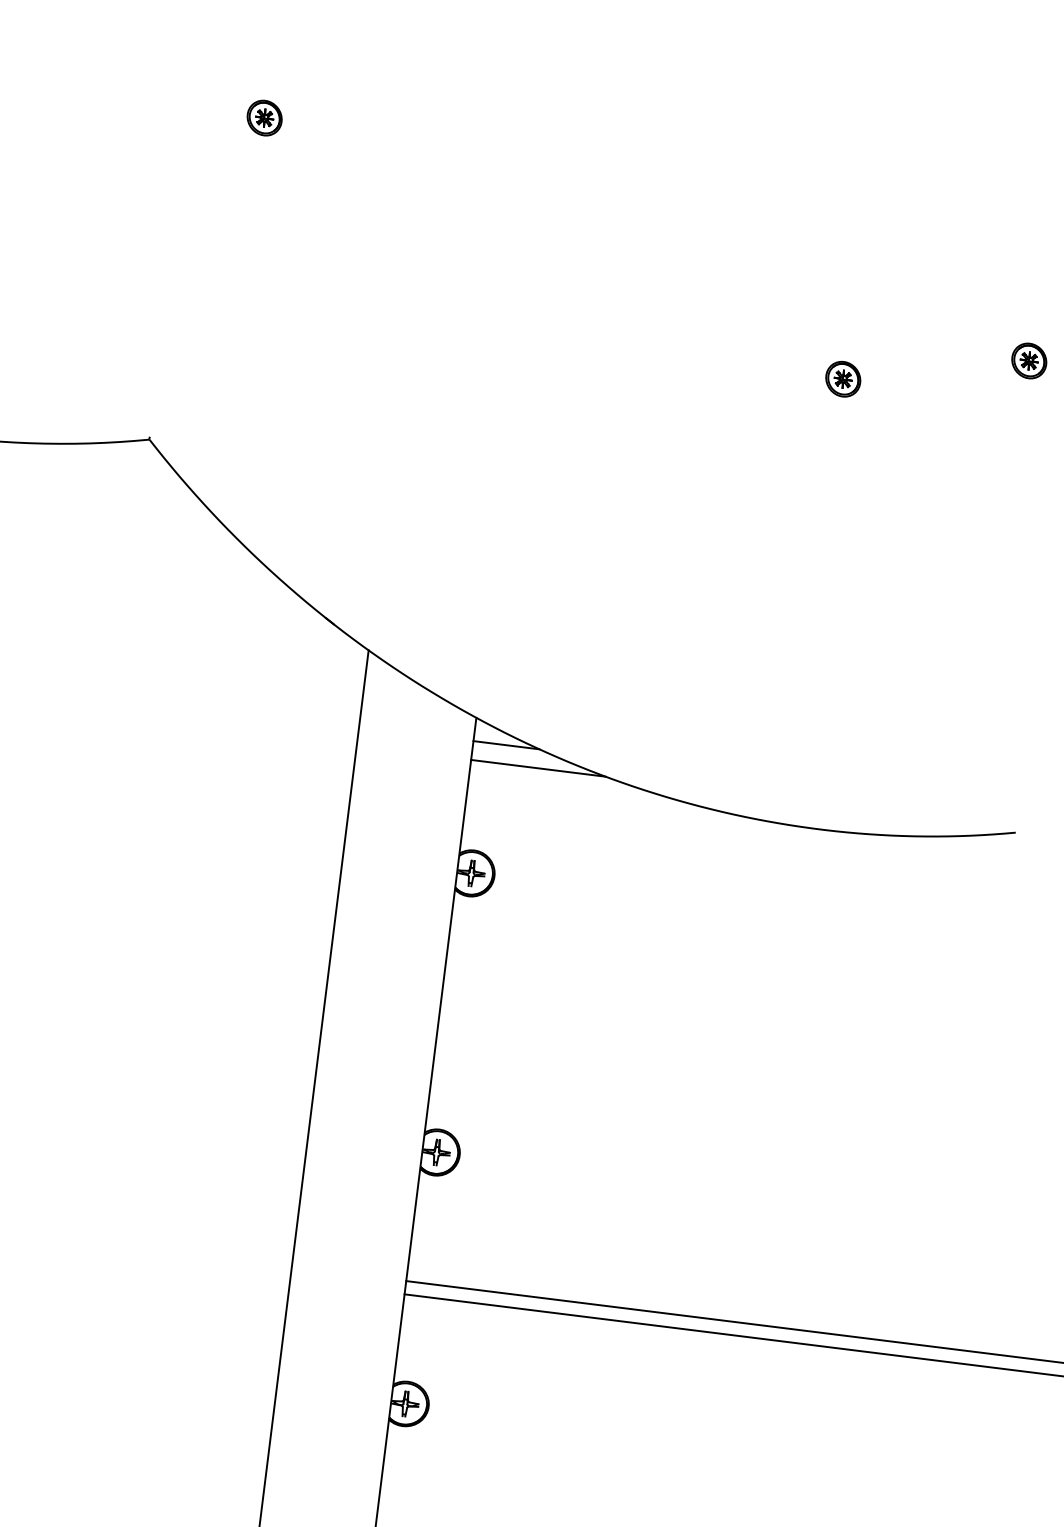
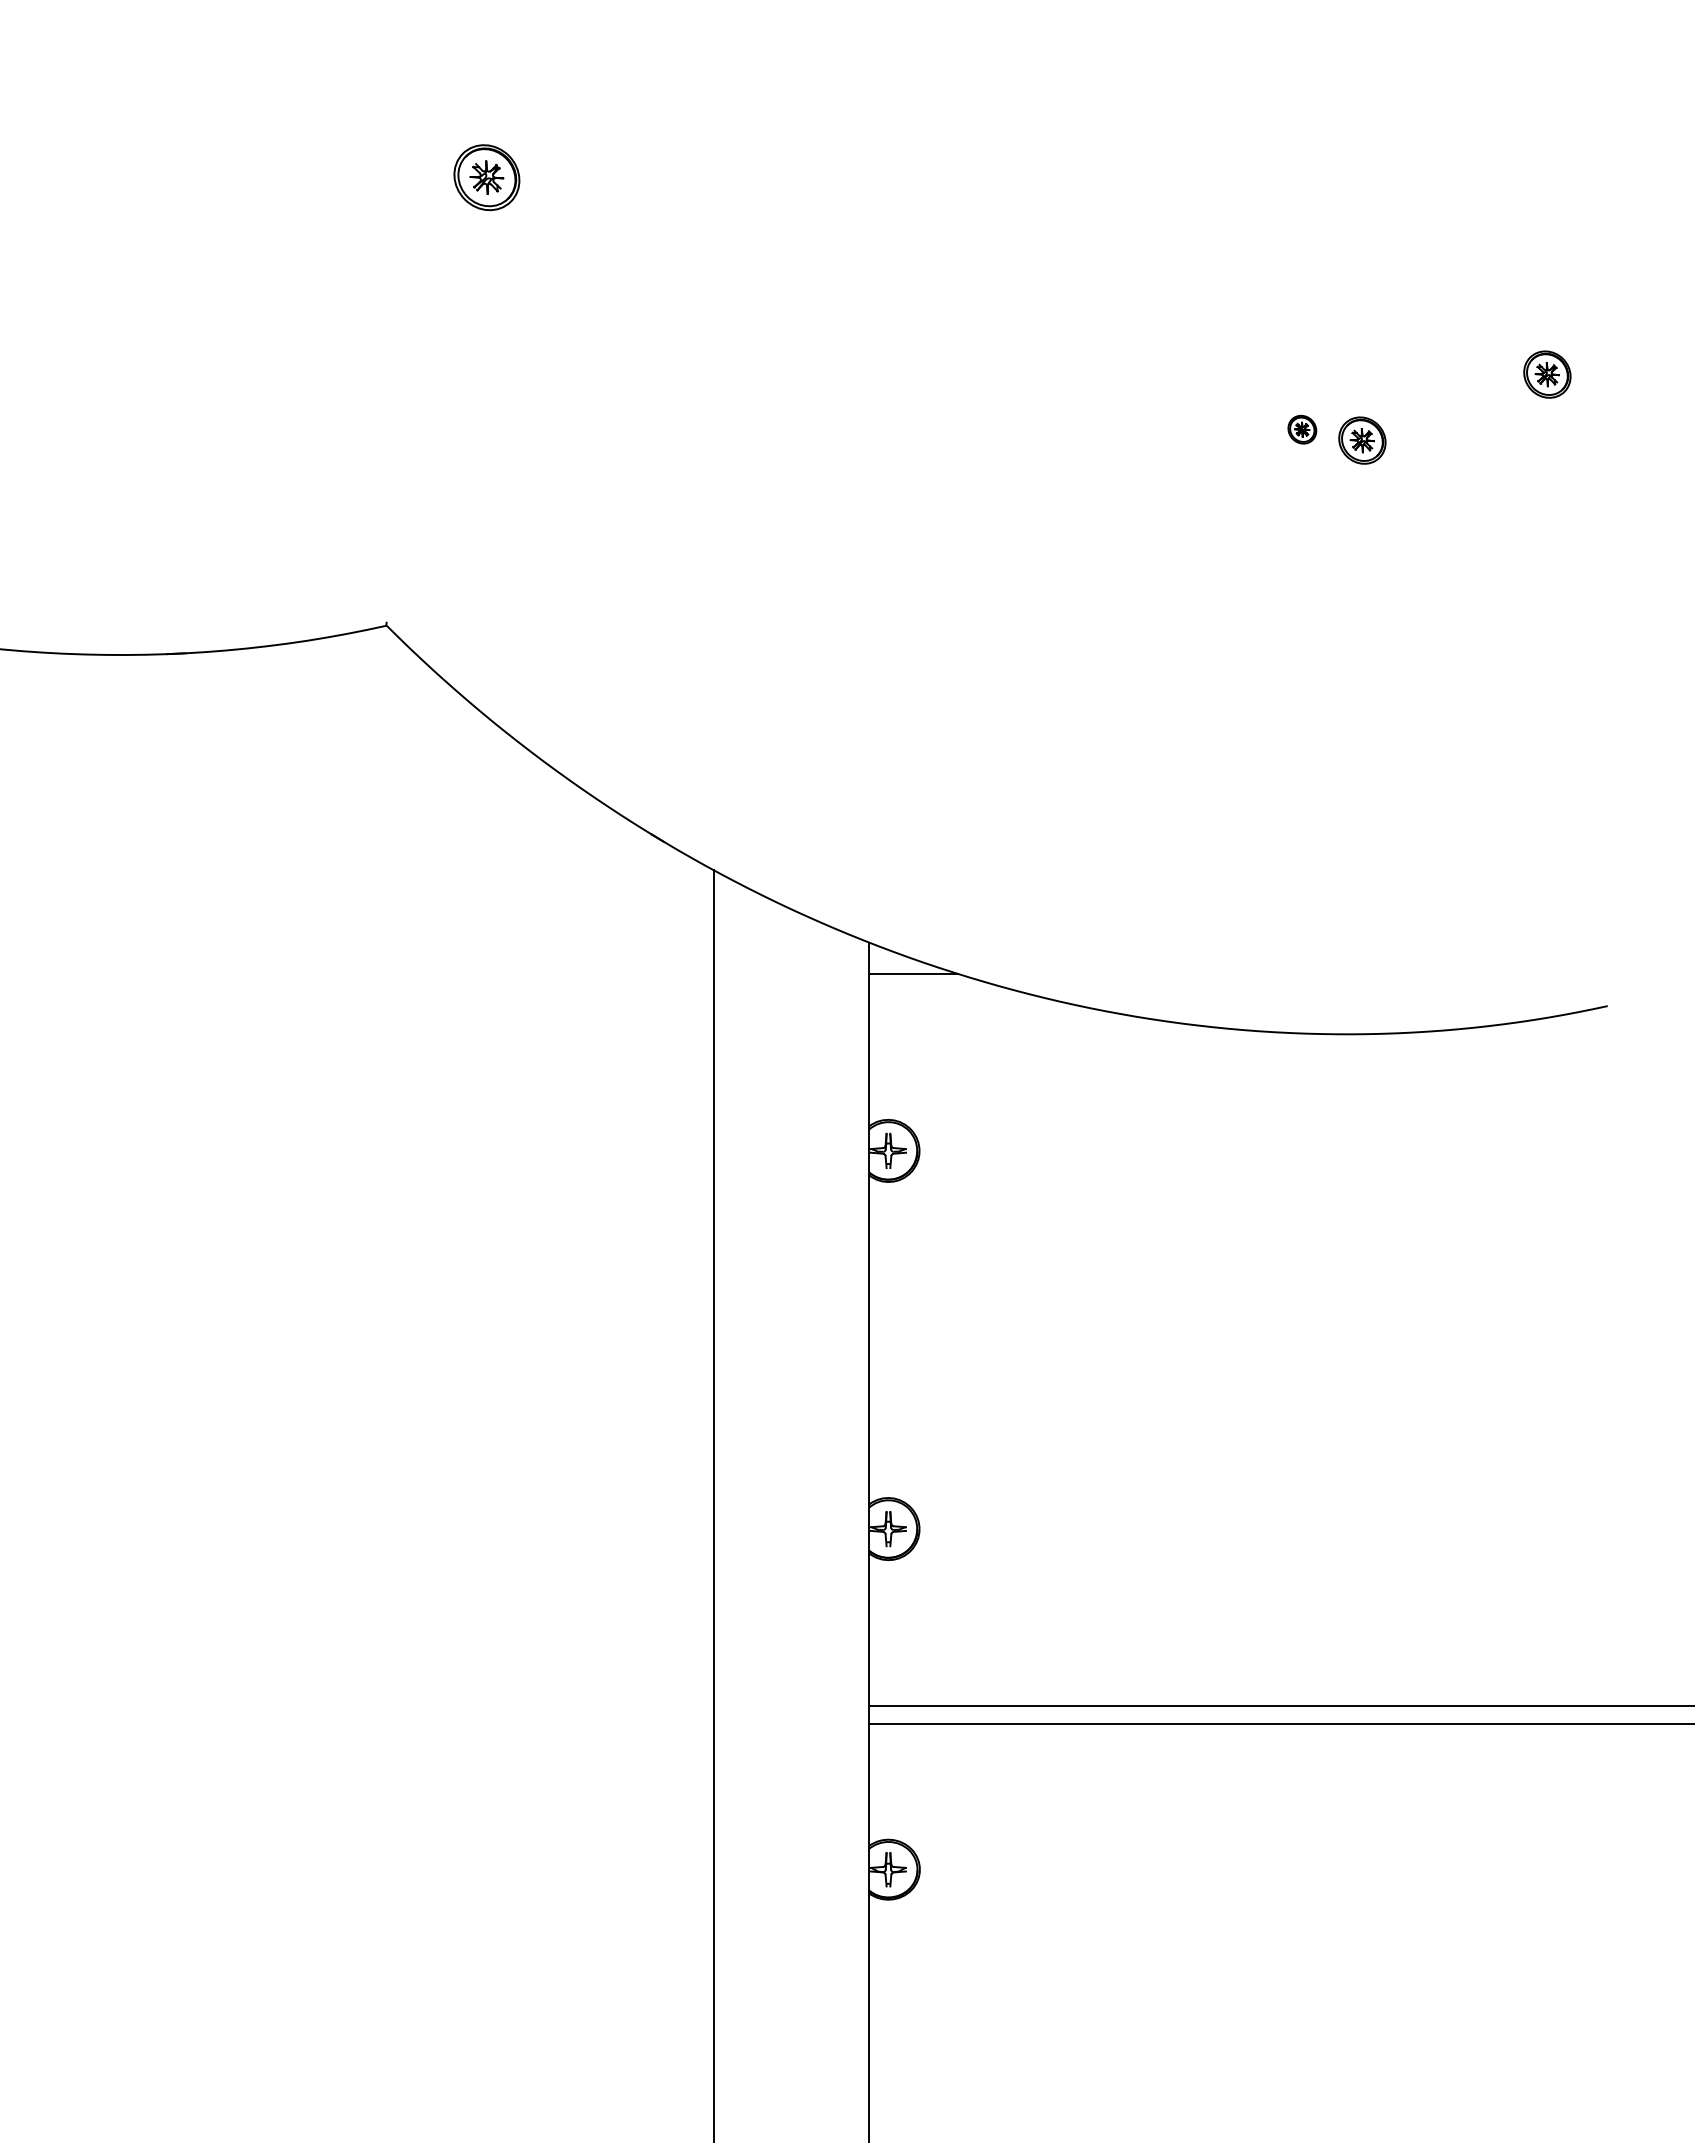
part: (264, 117) -> (486, 177), size x1.4
part: (843, 379) -> (1302, 429), size x0.6
part: (886, 392) -> (1362, 440), added
line: (538, 768) -> (960, 999), removed

